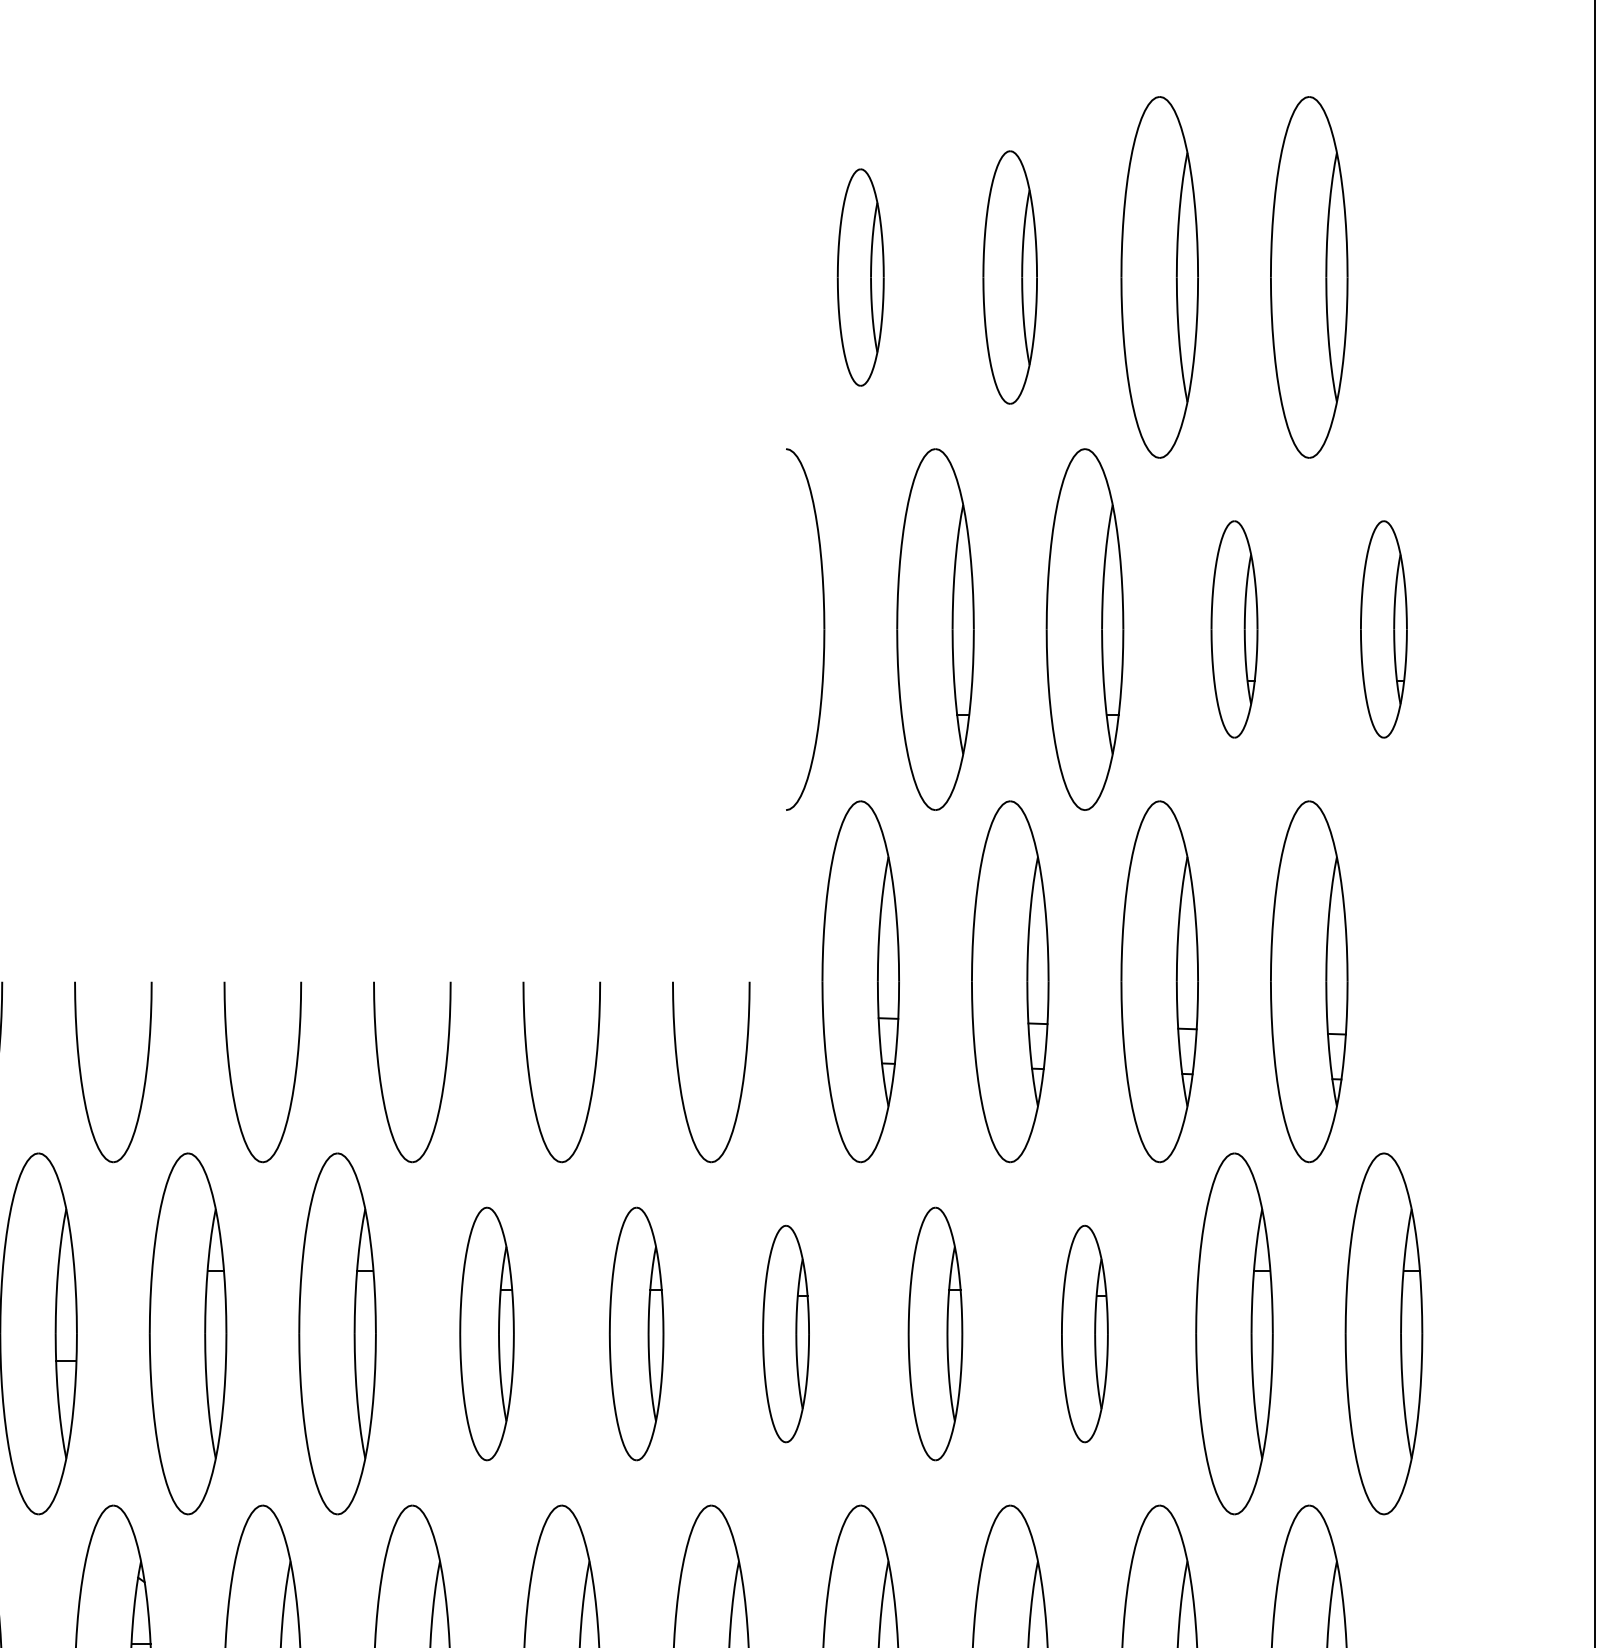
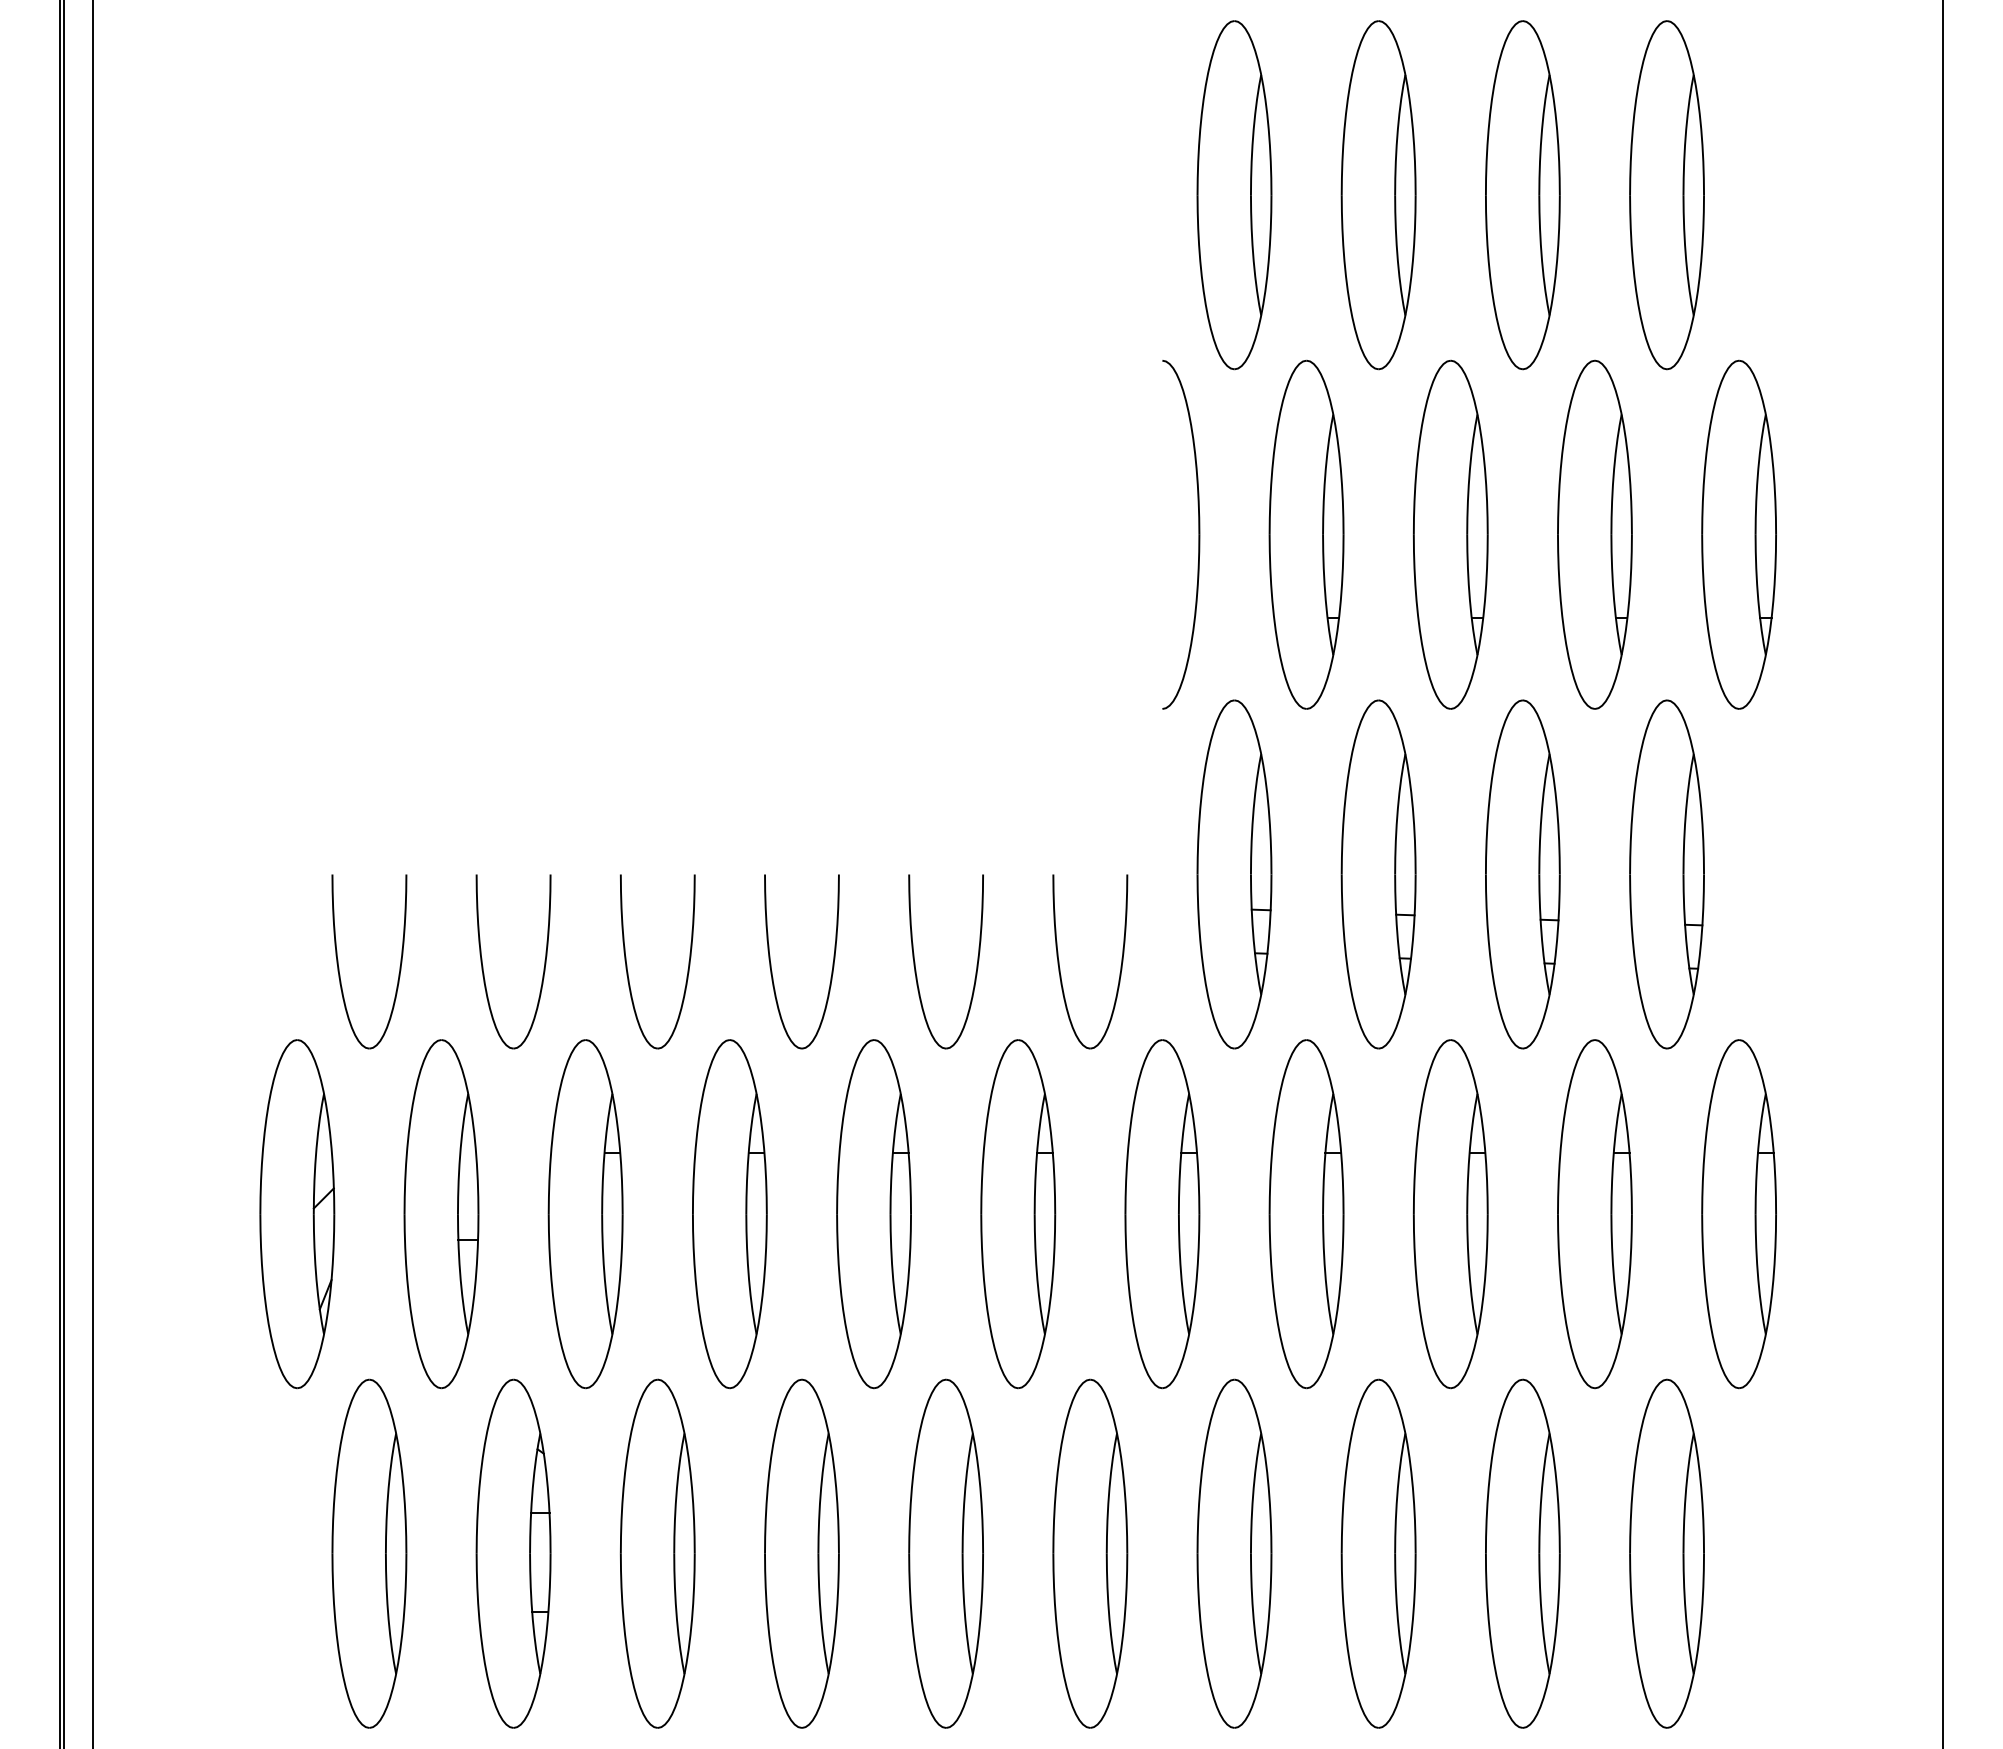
part: (860, 277) -> (1234, 195), size x1.67
part: (1010, 277) -> (1378, 195), size x1.43
part: (1234, 629) -> (1594, 534), size x1.67
part: (1383, 629) -> (1738, 534), size x1.67
part: (486, 1334) -> (873, 1214), size x1.43
part: (636, 1334) -> (1018, 1214), size x1.43
part: (786, 1334) -> (1162, 1214), size x1.67
part: (935, 1334) -> (1306, 1214), size x1.43
part: (1084, 1334) -> (1450, 1214), size x1.67

